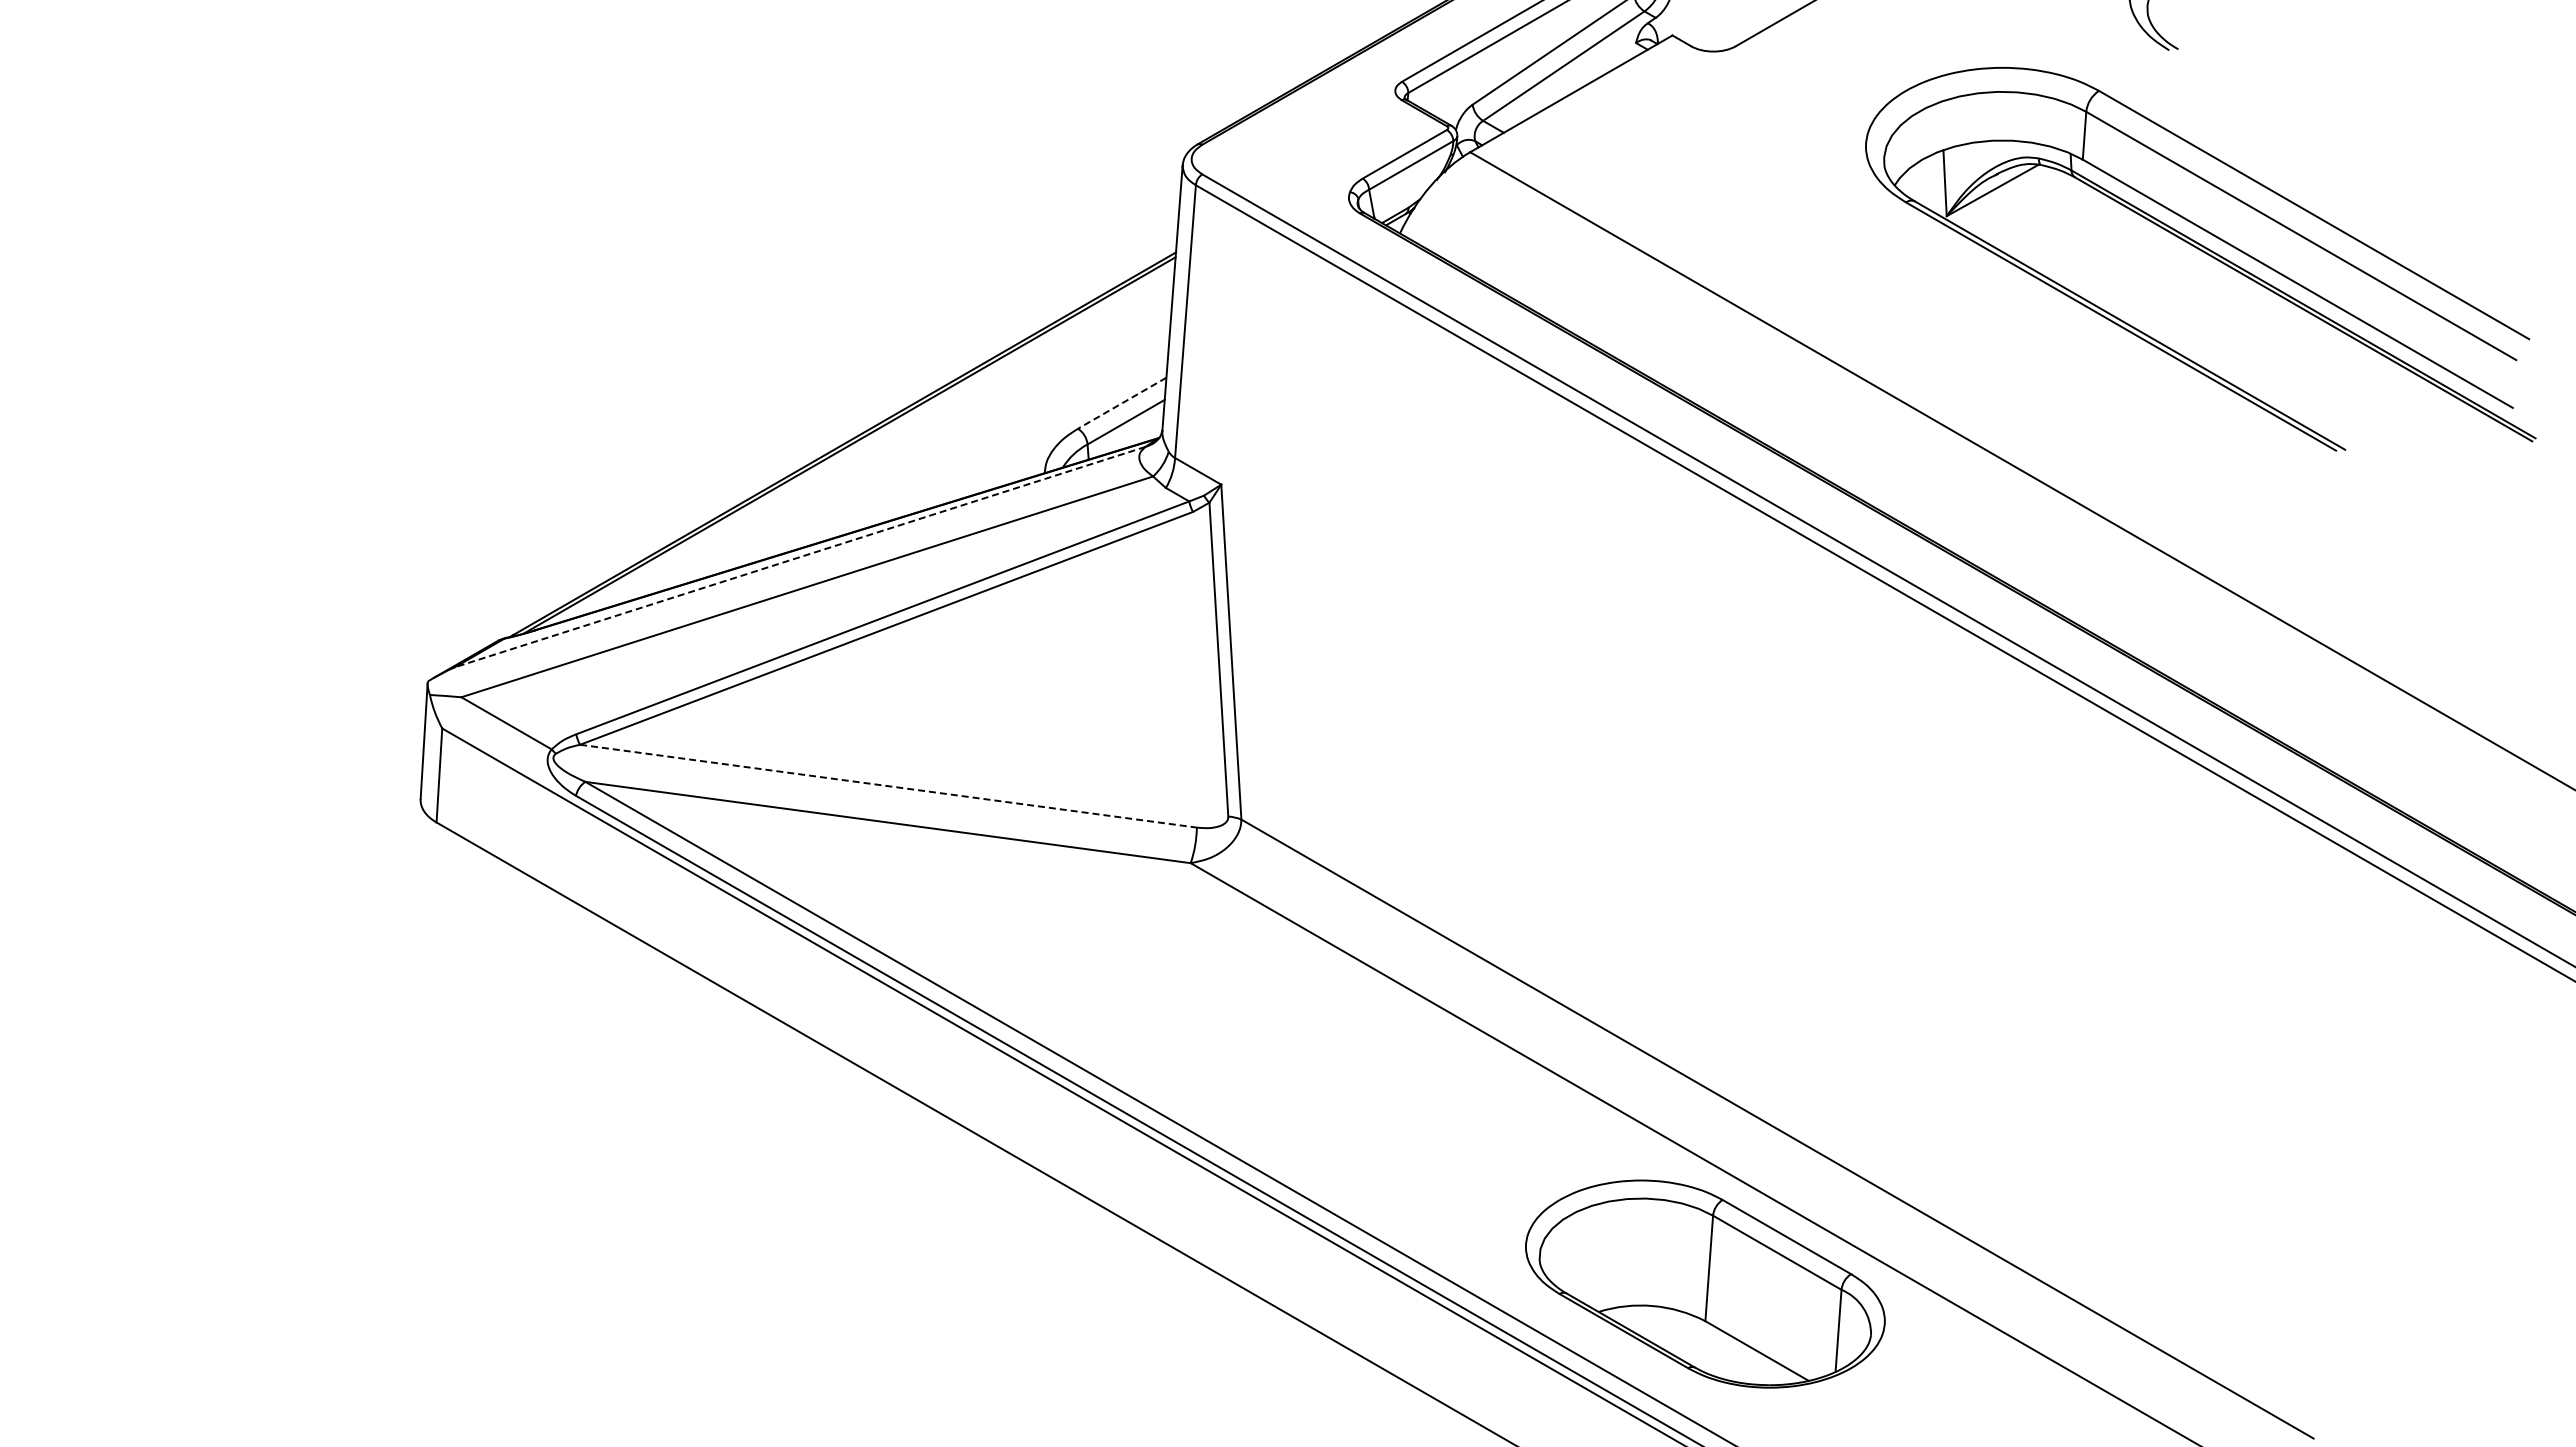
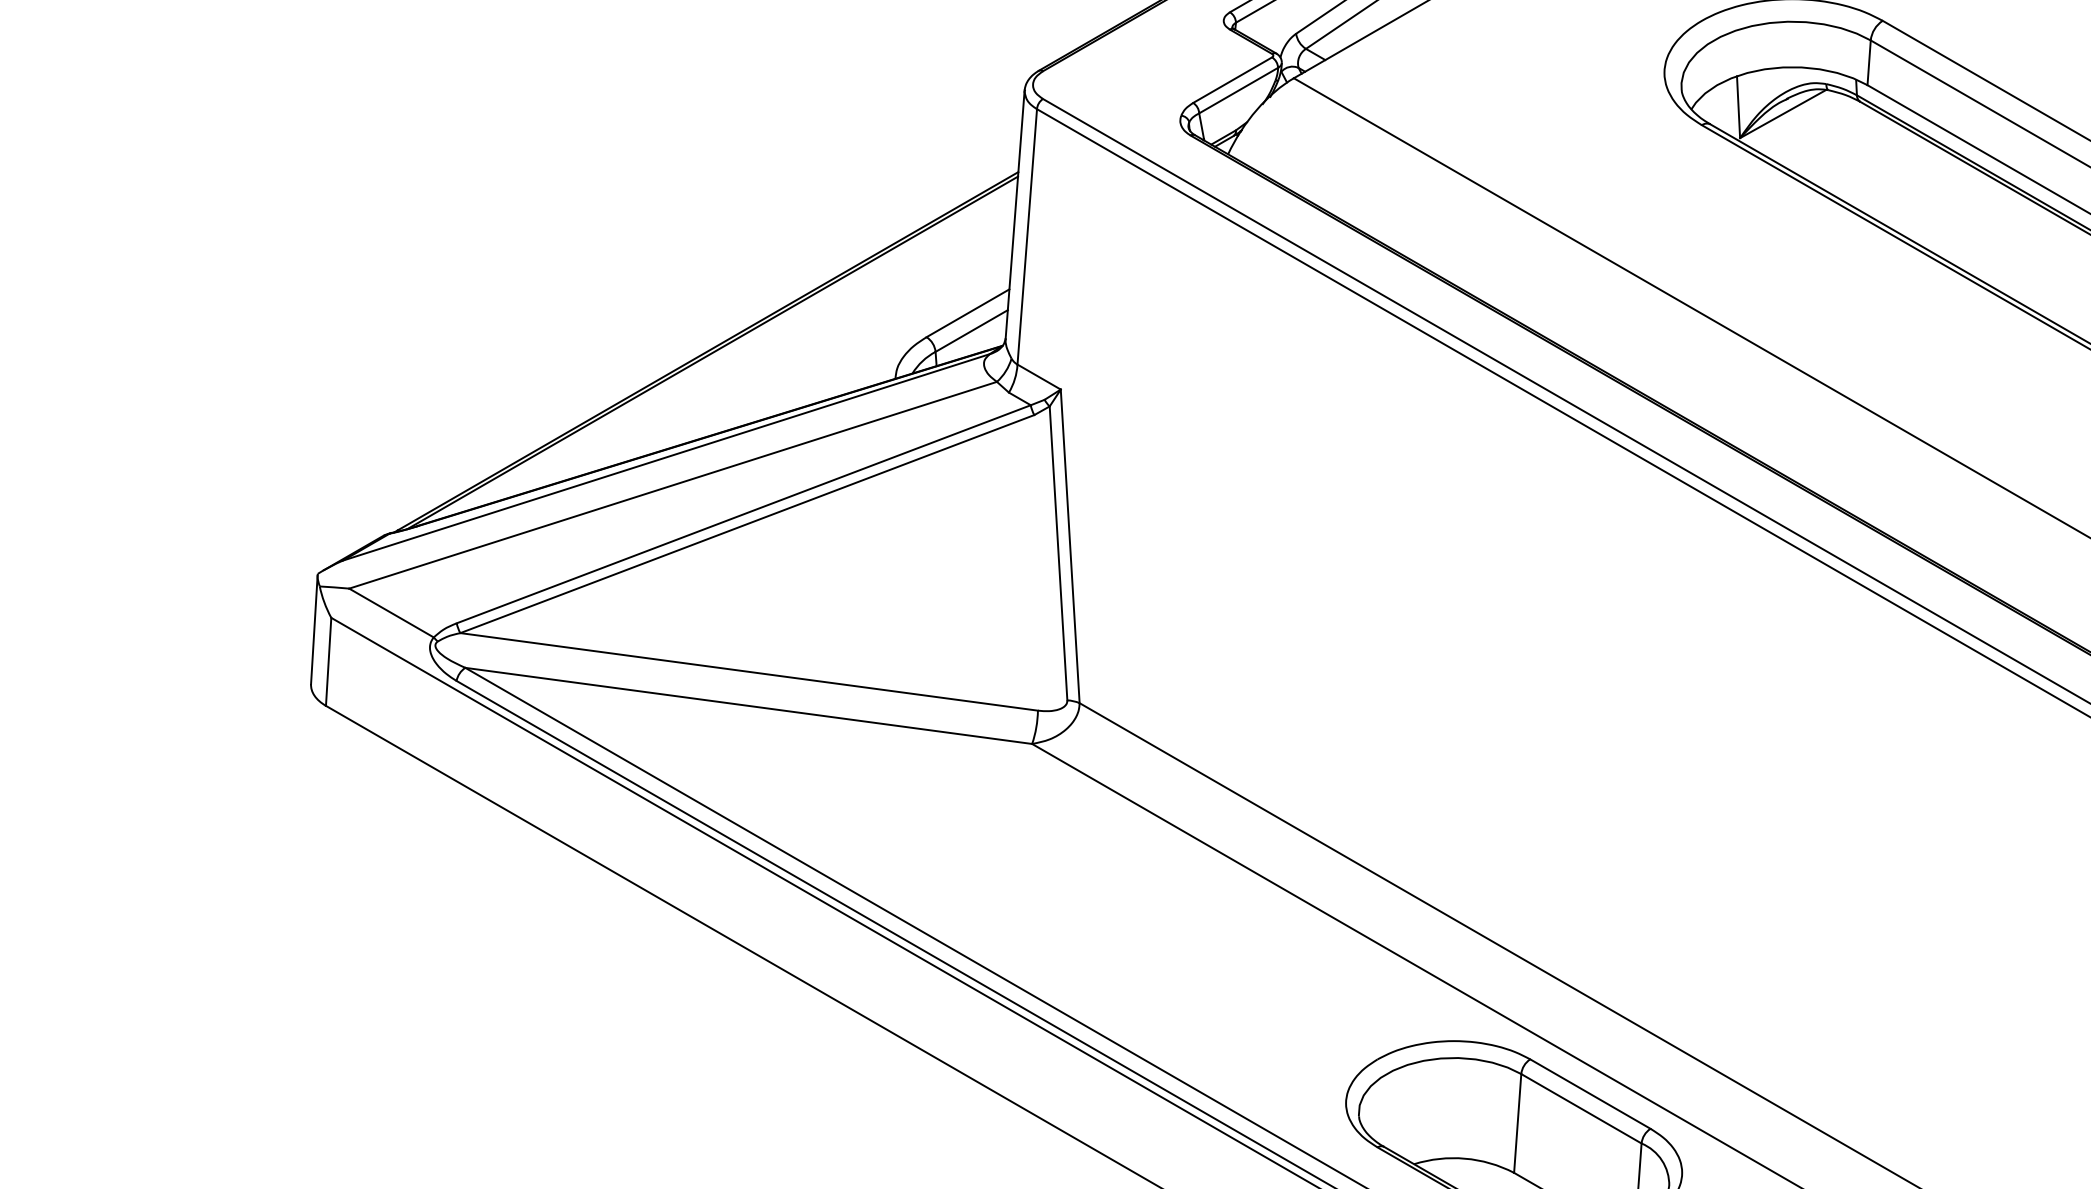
line: (1121, 403) -> (967, 313), dashed -> solid
line: (800, 557) -> (666, 457), dashed -> solid
line: (888, 786) -> (749, 672), dashed -> solid

